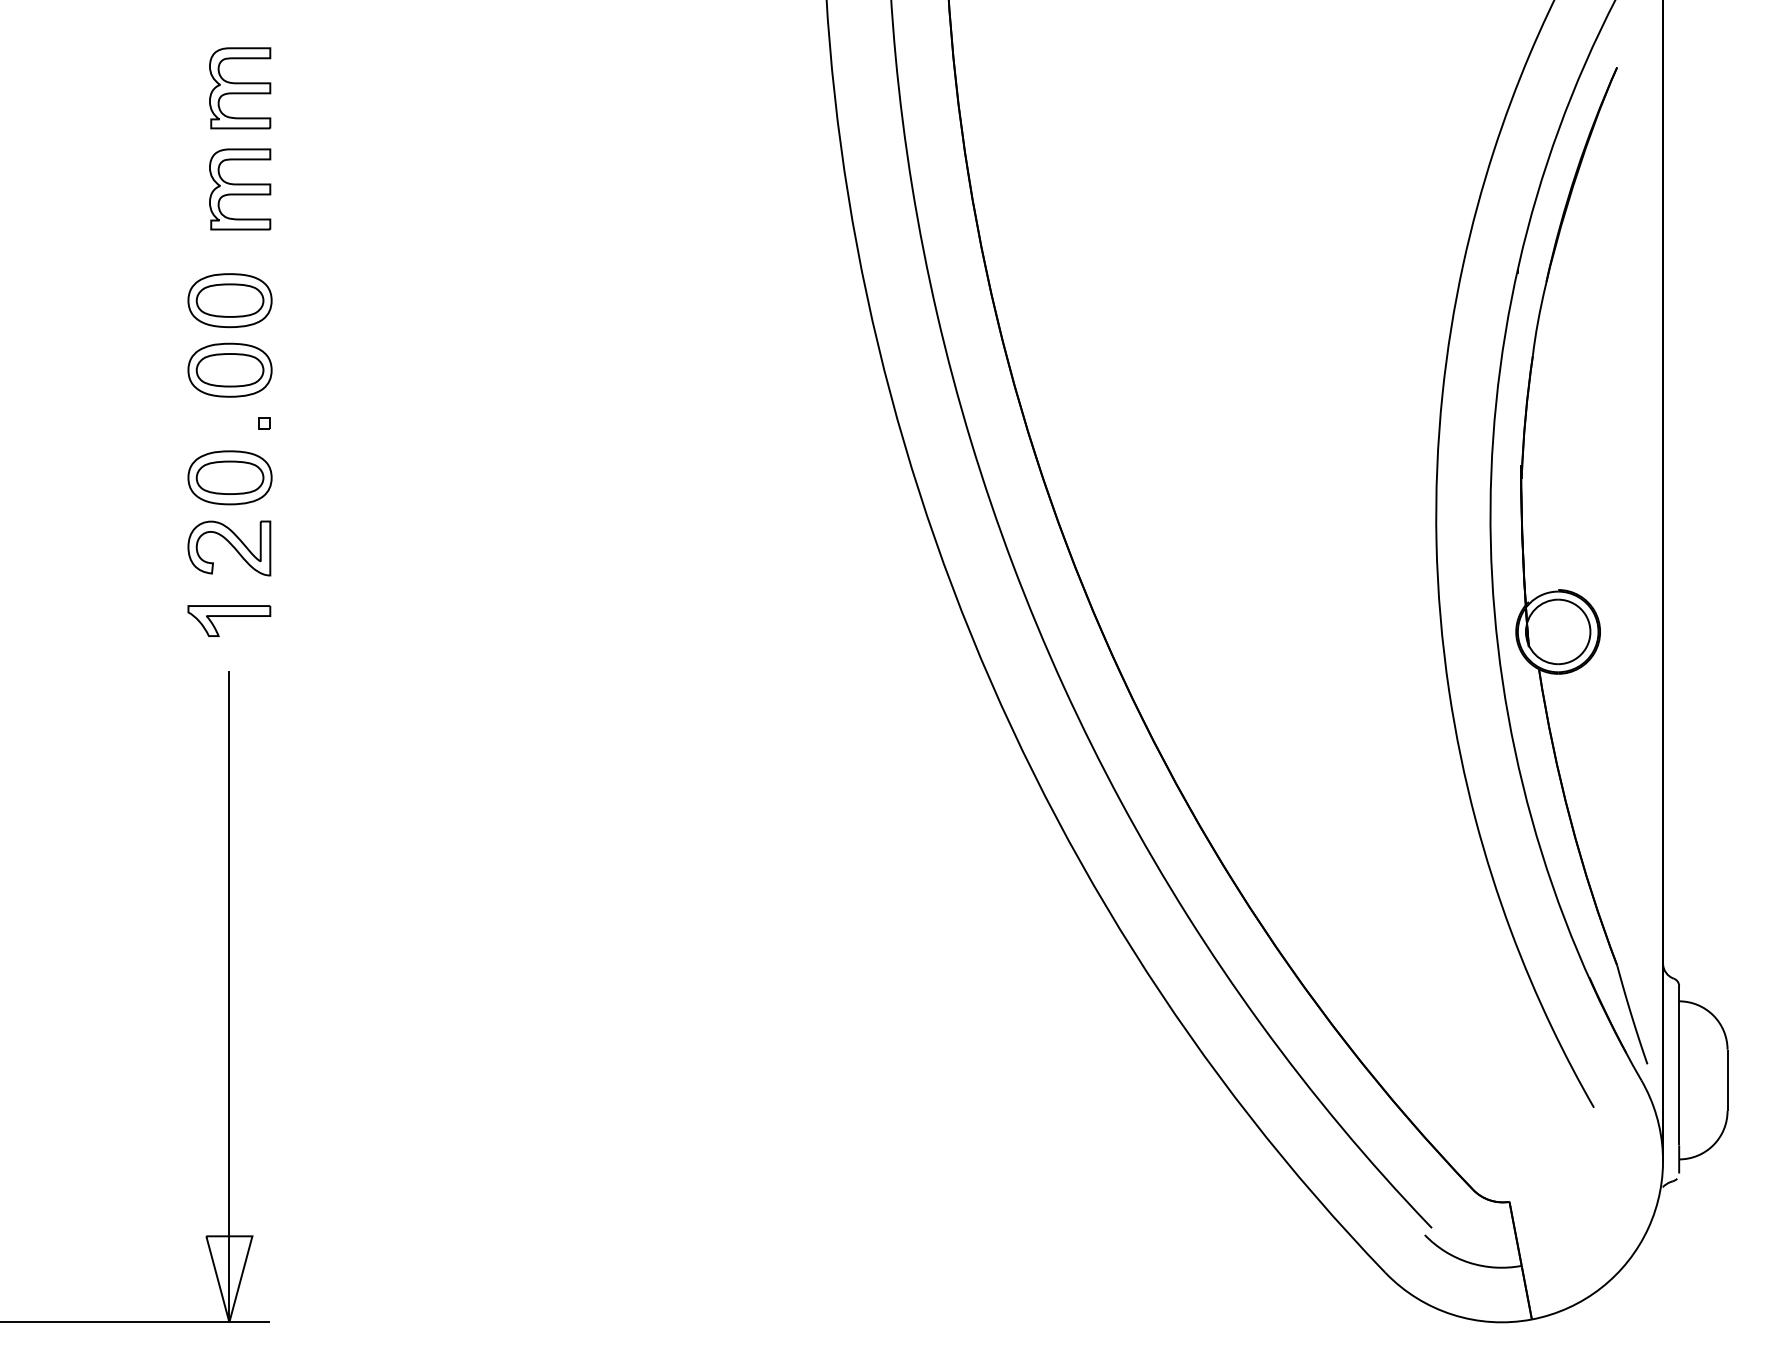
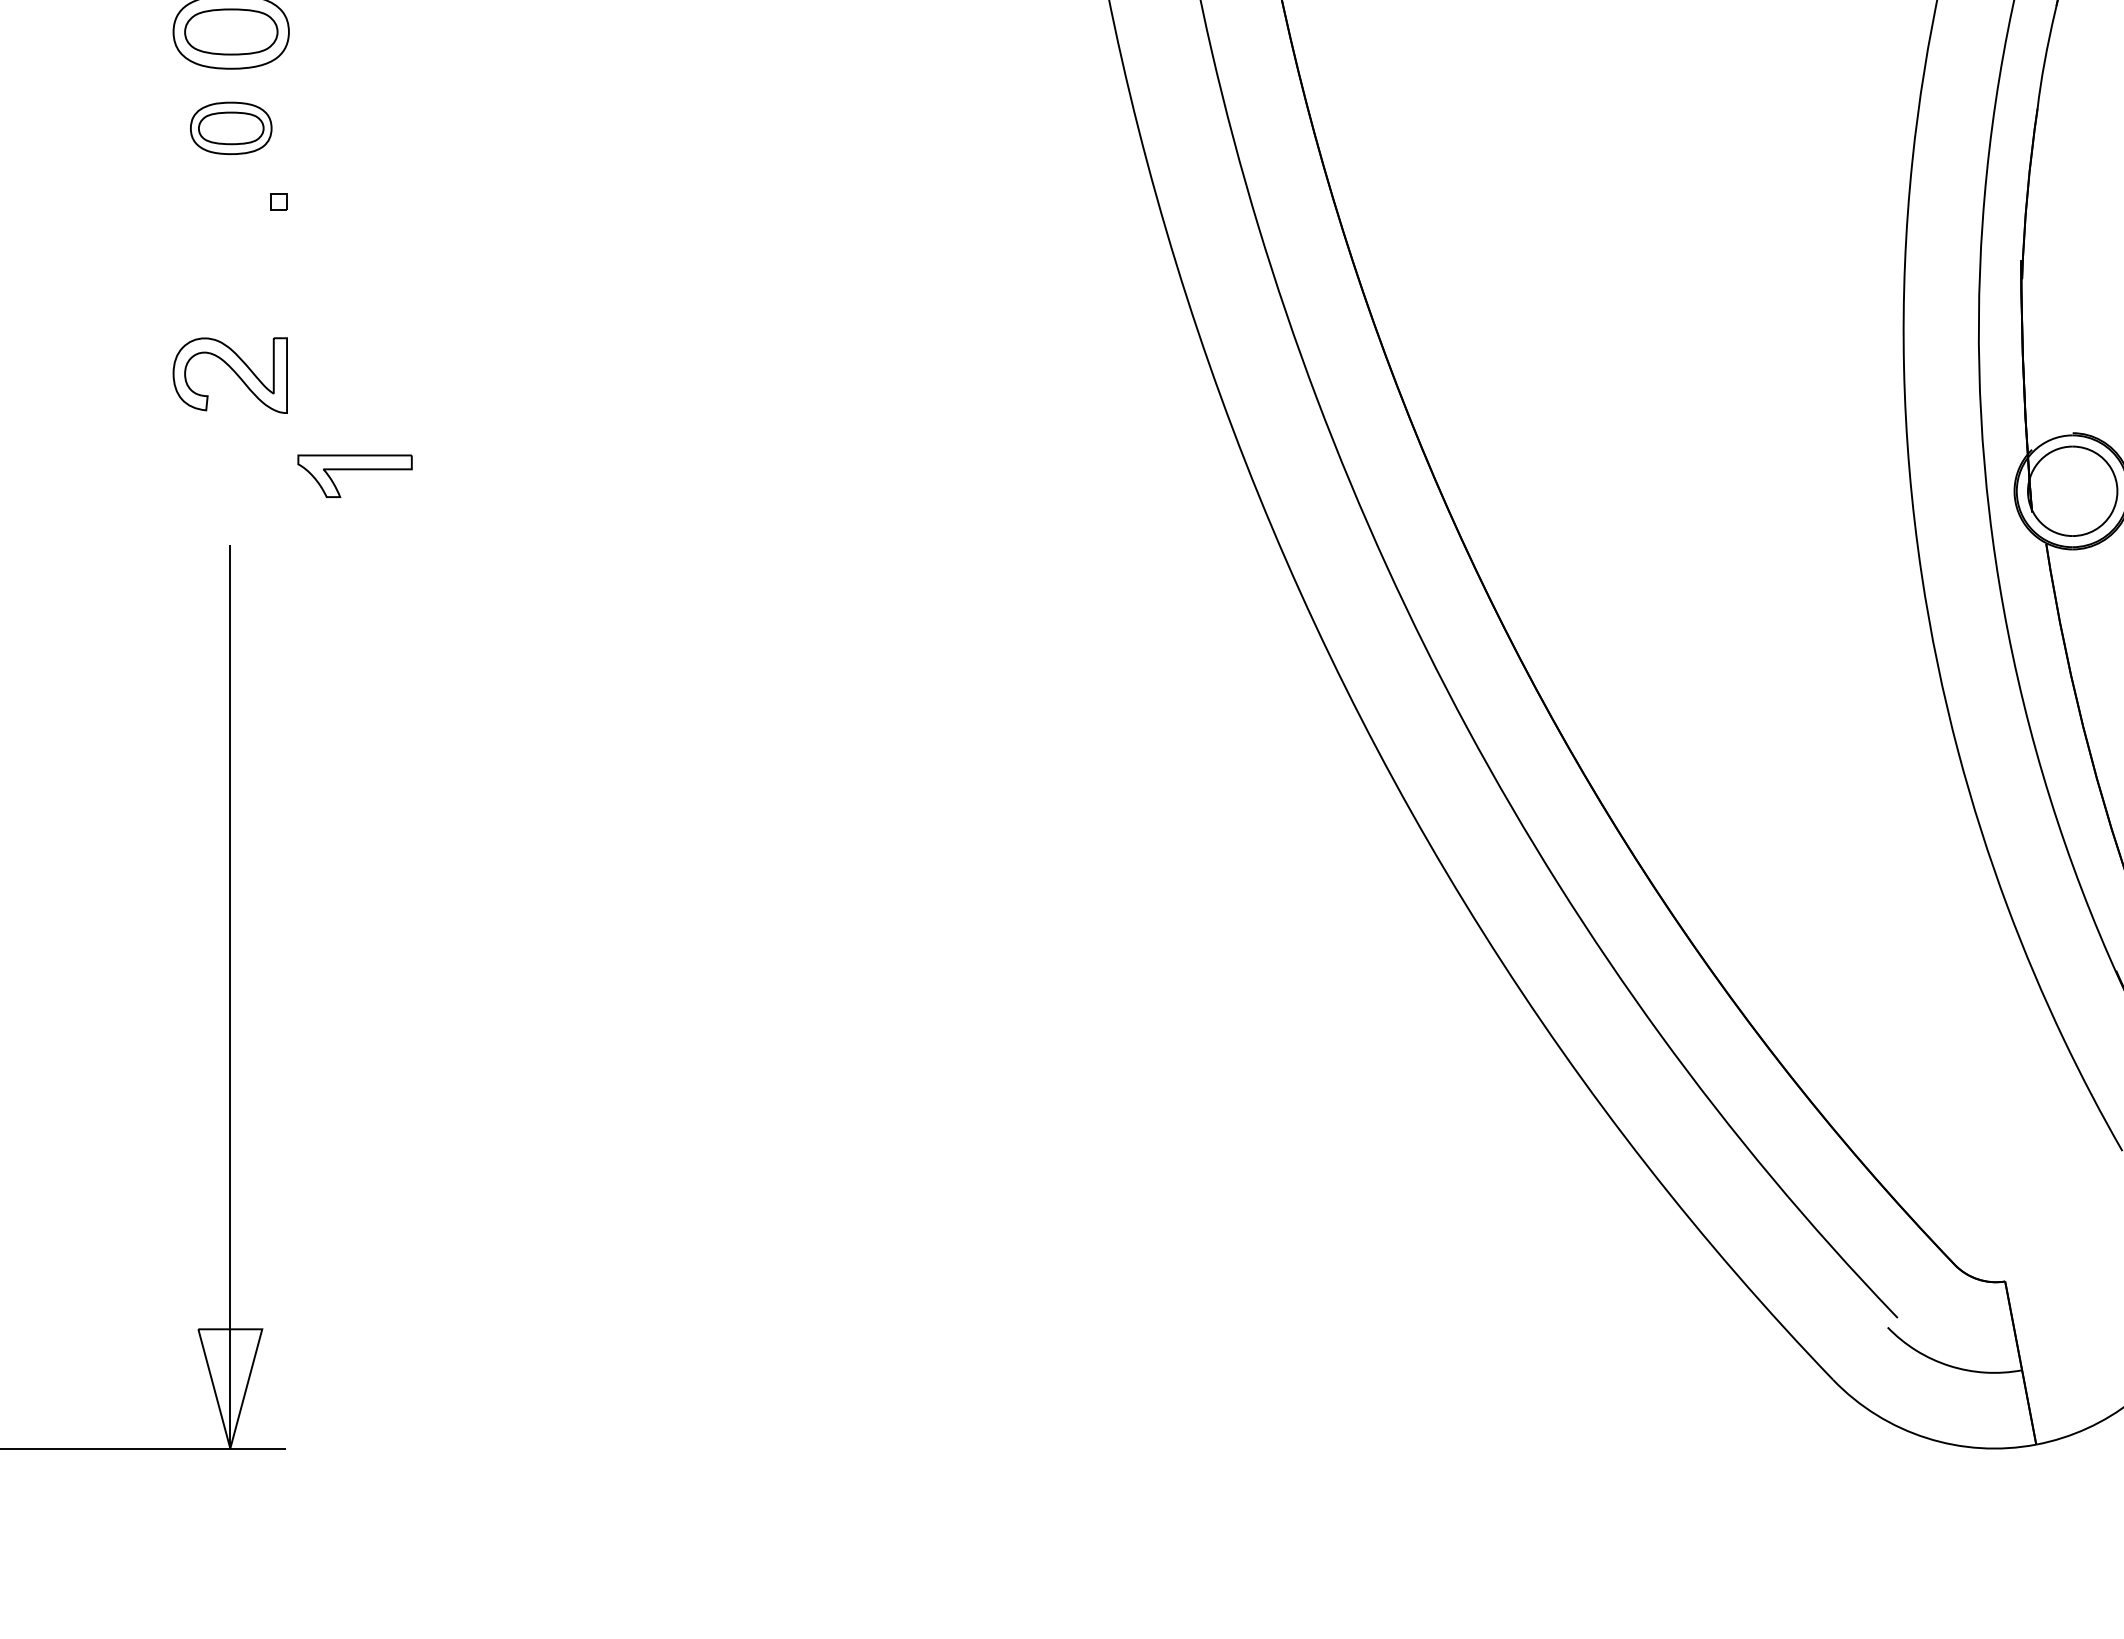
part: (229, 369) -> (230, 127), size x0.7
part: (229, 477) -> (230, 277), removed
part: (229, 620) -> (355, 475), moved

